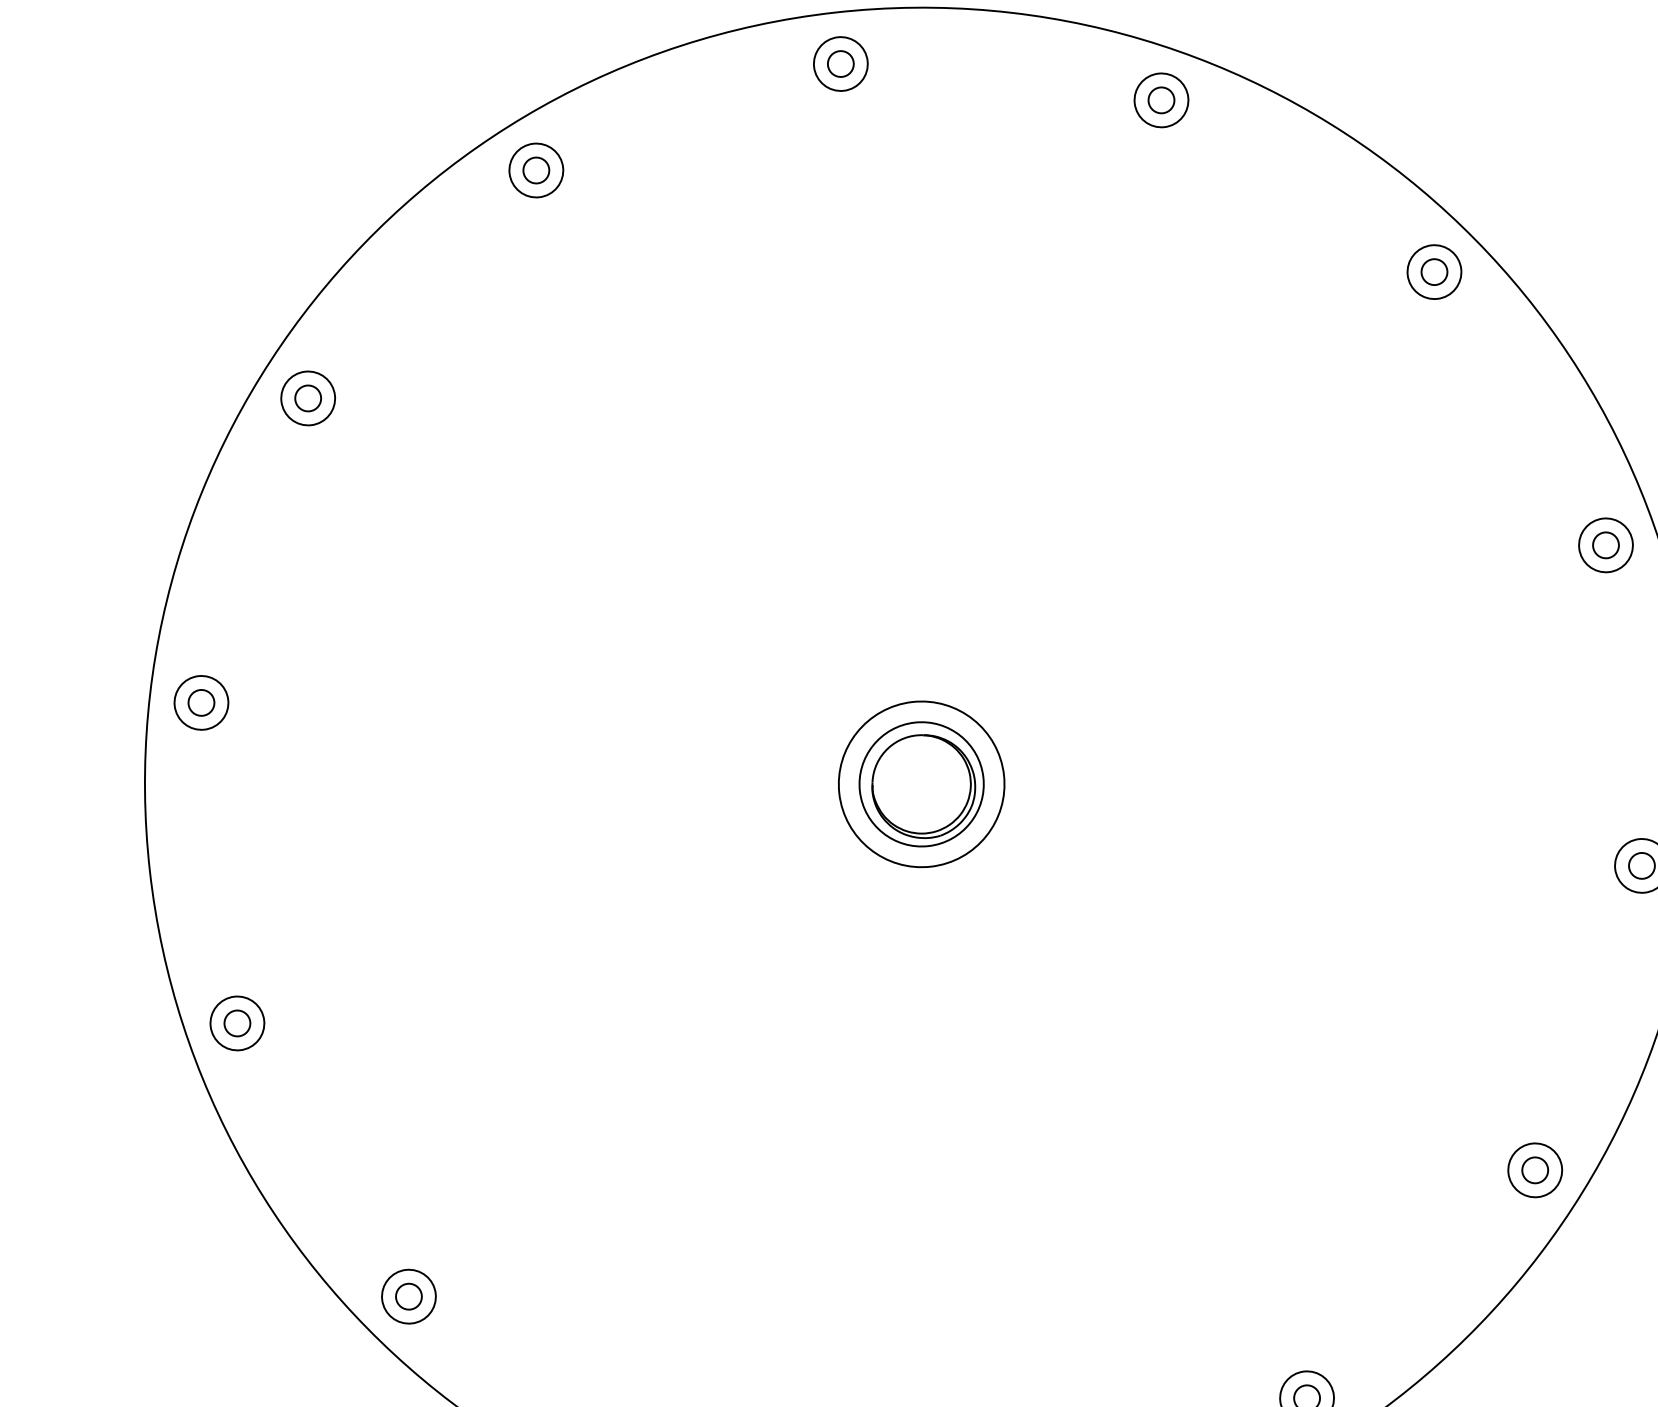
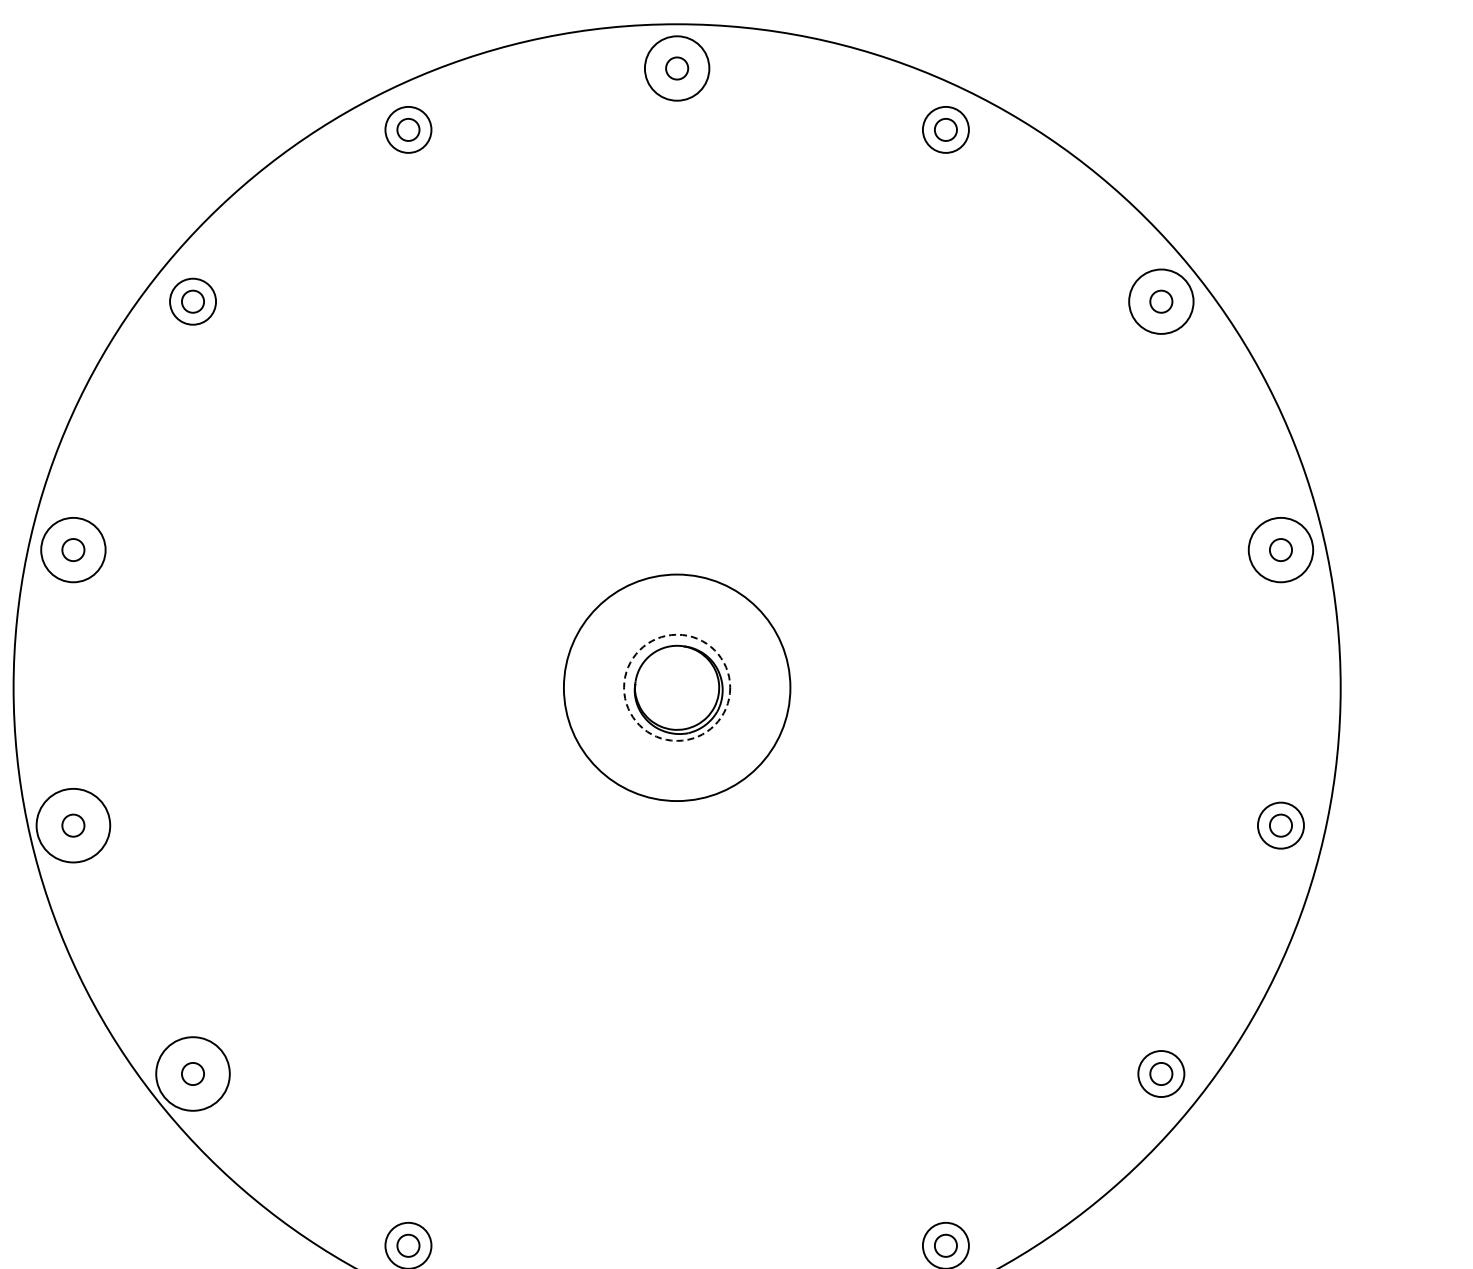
circle: (841, 63) -> (677, 68), size x1.4
circle: (1434, 271) -> (1161, 301), size x1.4
circle: (1605, 545) -> (1280, 550), size x1.4
circle: (201, 703) -> (73, 550), size x1.4
circle: (922, 783) -> (677, 687), solid -> dashed
circle: (920, 784) -> (676, 687), size x1.6
circle: (237, 1023) -> (73, 825), size x1.6
circle: (409, 1297) -> (193, 1074), size x1.6

